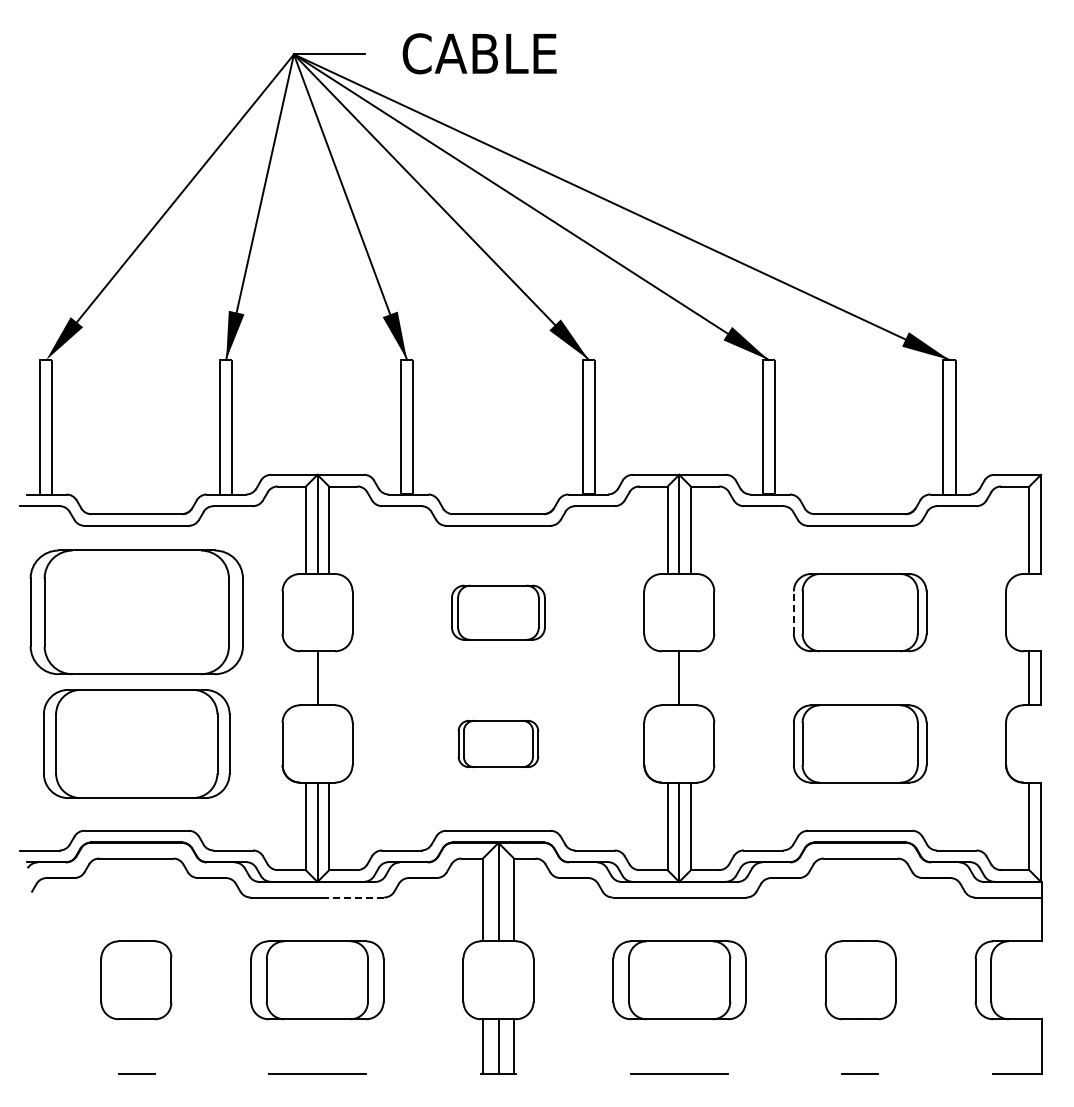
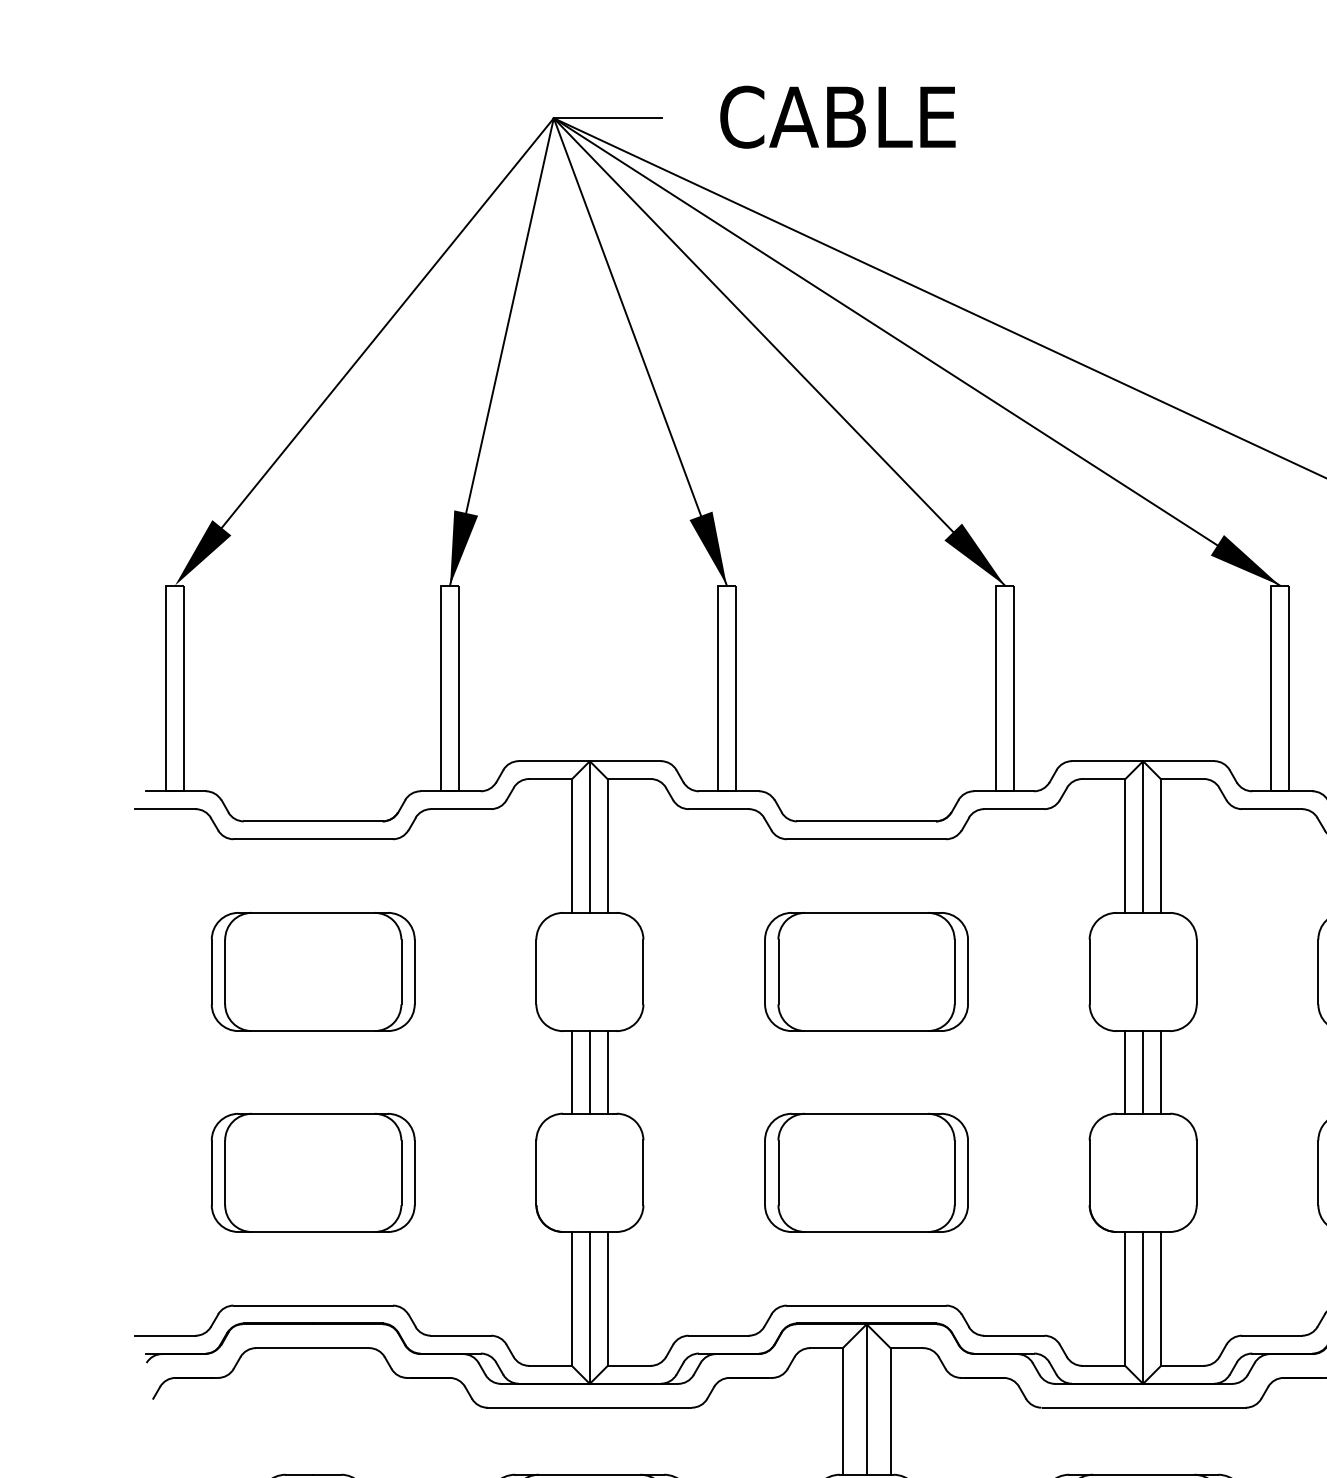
part: (136, 612) -> (312, 971), size x0.62
part: (498, 612) -> (866, 971), size x1.43
line: (793, 612) -> (1317, 971), dashed -> solid
line: (305, 678) -> (571, 1072), added
line: (329, 678) -> (608, 1072), added
line: (667, 678) -> (1125, 1072), added
line: (690, 678) -> (1160, 1072), added
part: (136, 743) -> (312, 1172), size x0.71
part: (498, 743) -> (866, 1172), size x1.67
line: (352, 897) -> (643, 1407), dashed -> solid

